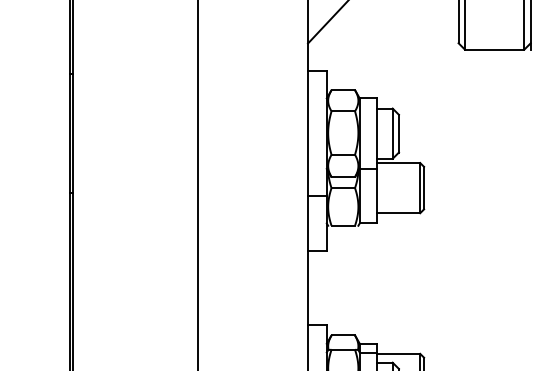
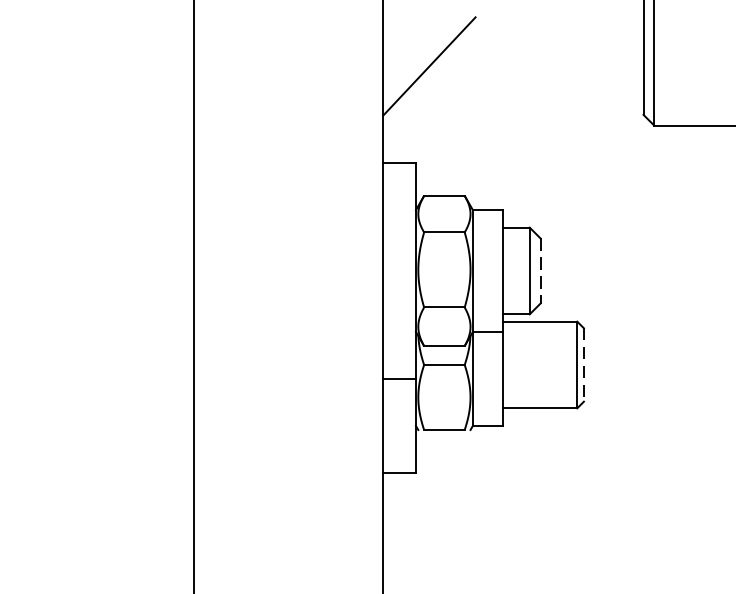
line: (398, 133) -> (539, 270), solid -> dashed
line: (424, 188) -> (584, 365), solid -> dashed

